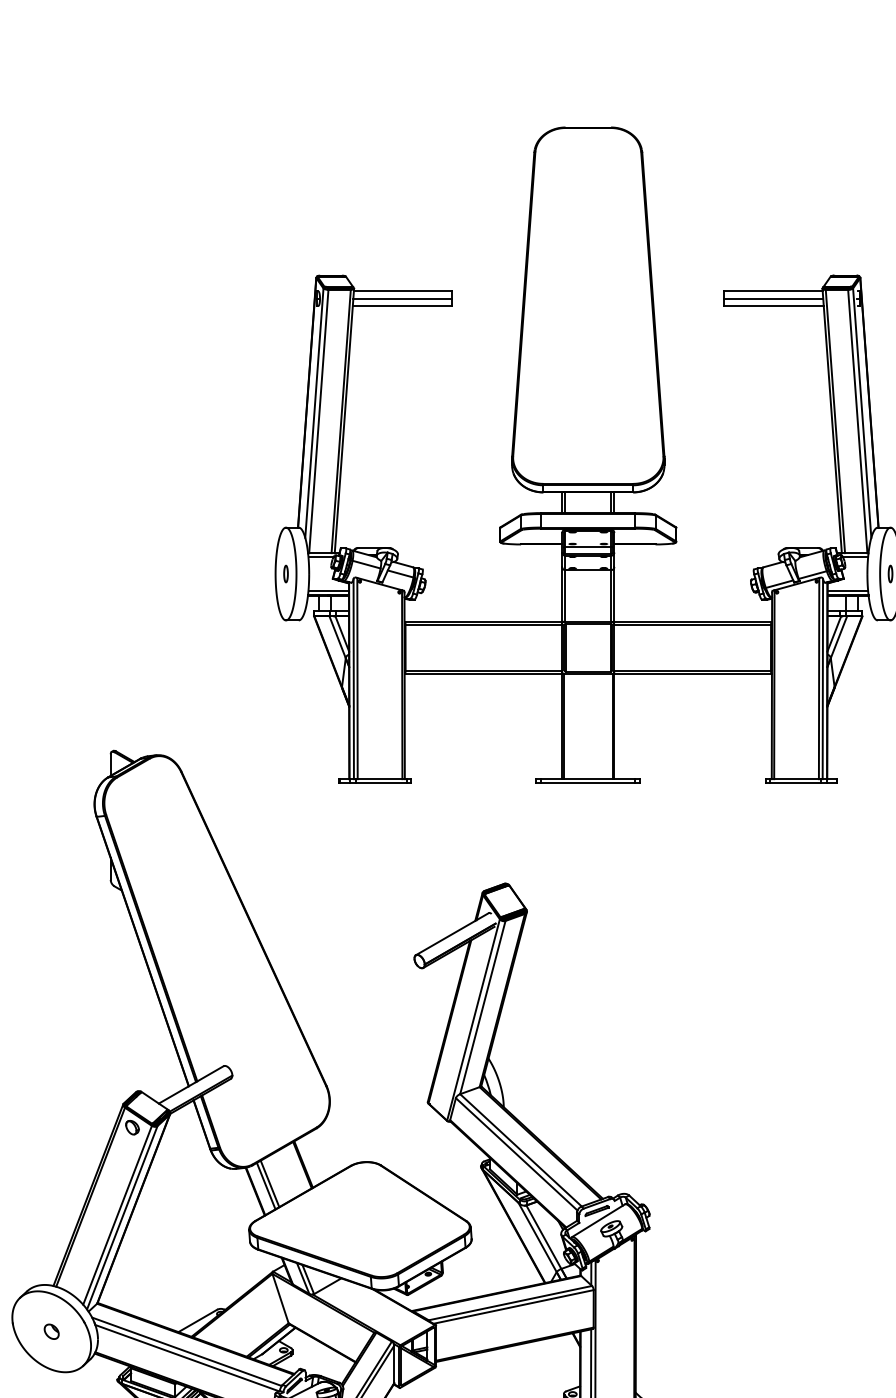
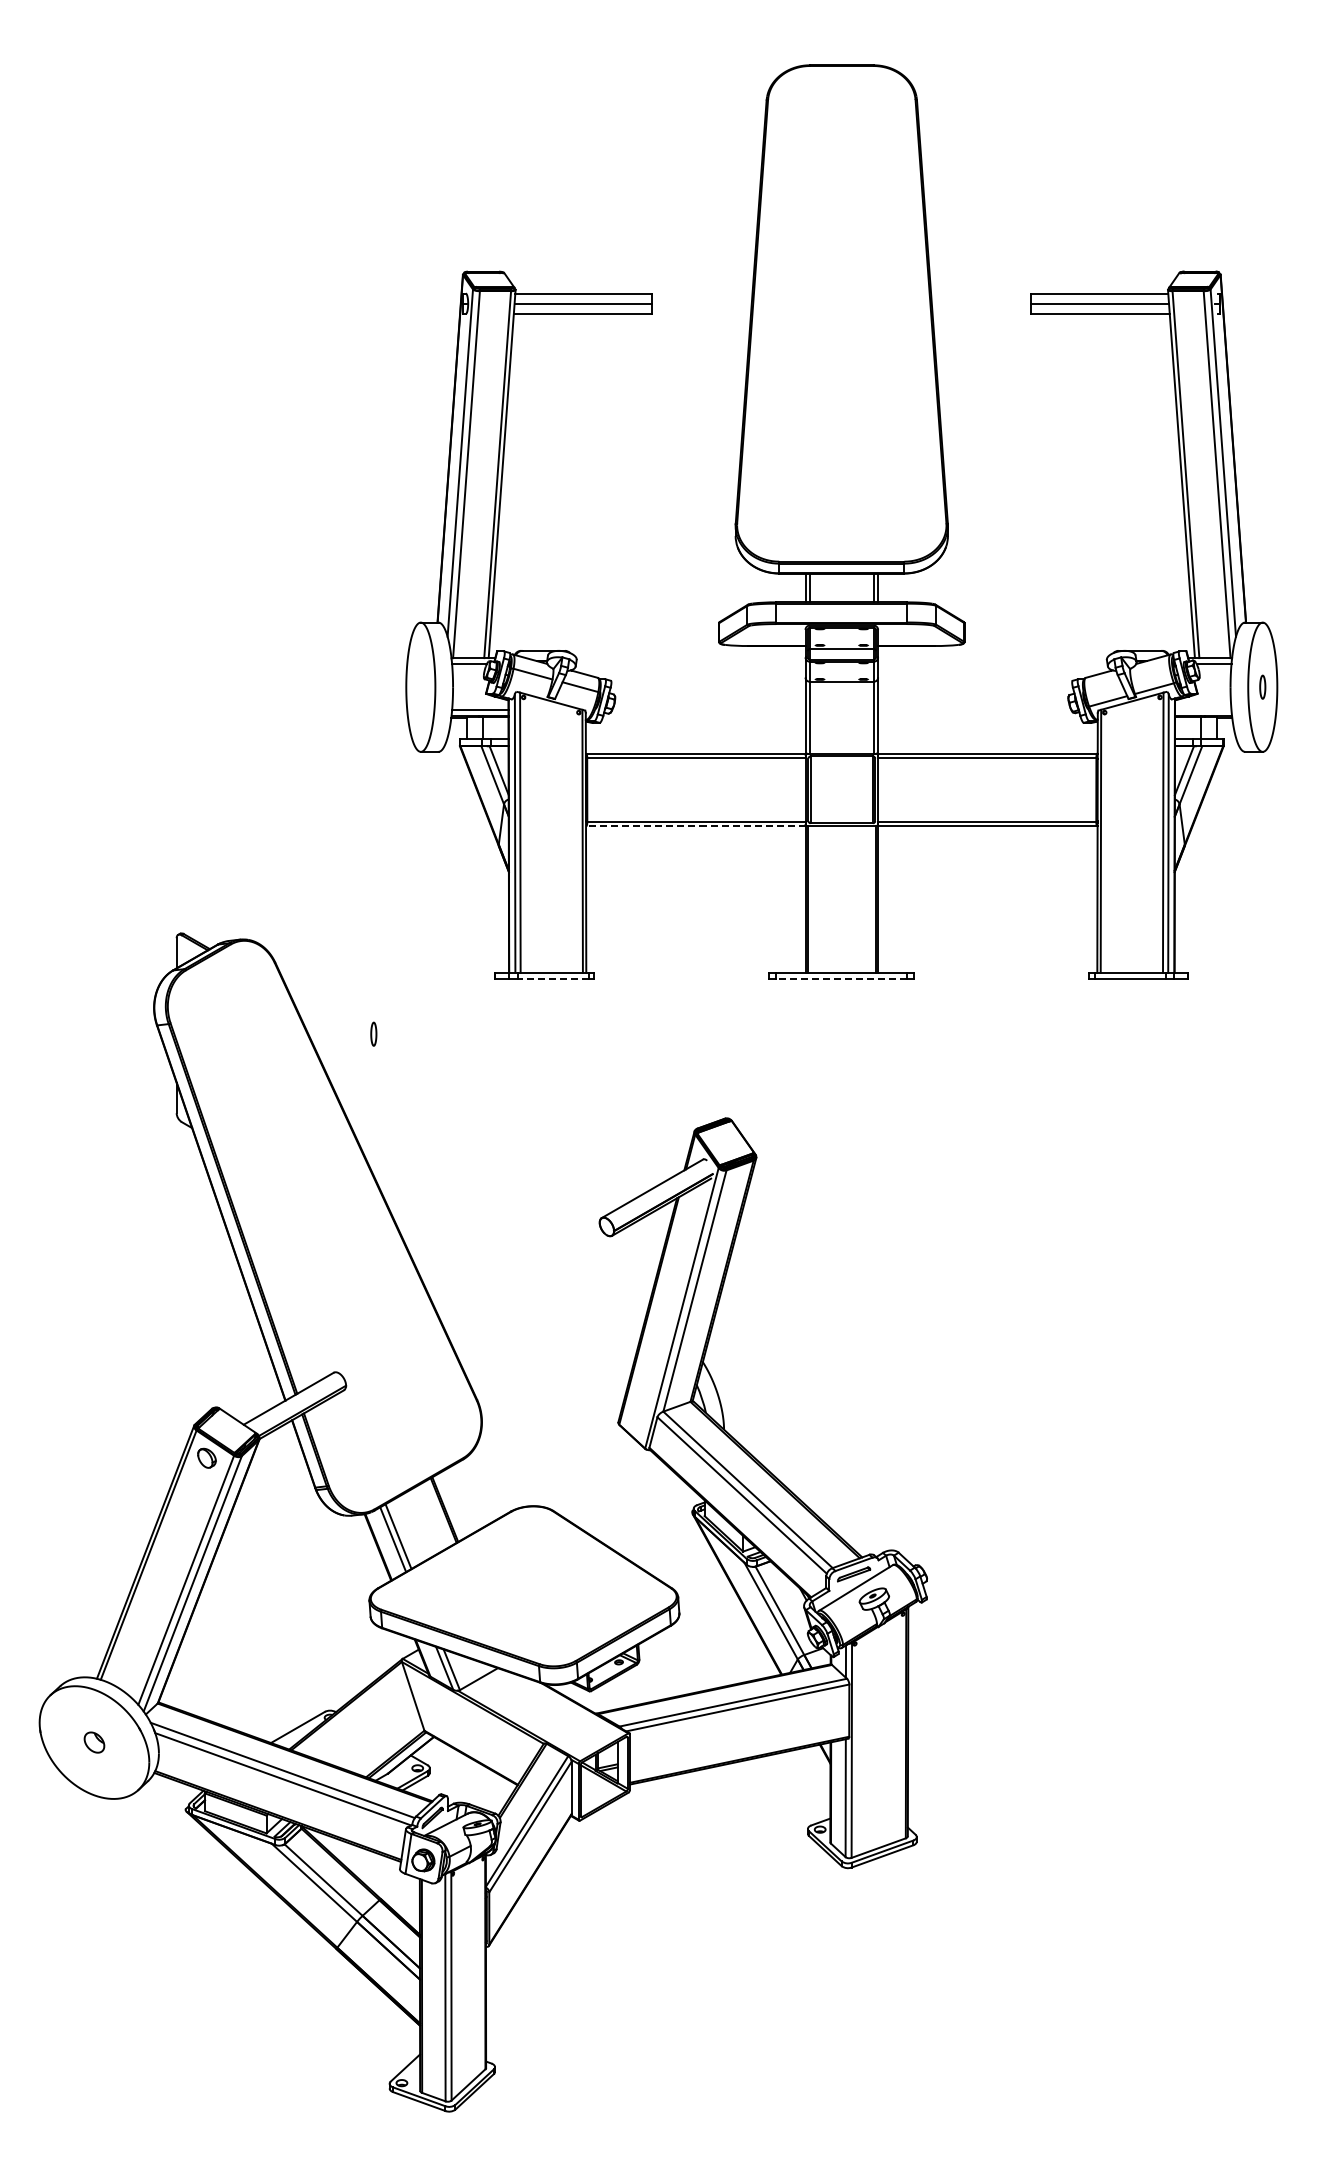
part: (285, 573) -> (373, 1033), moved
line: (847, 590) -> (1203, 710), removed
line: (483, 674) -> (695, 826), solid -> dashed
line: (380, 783) -> (552, 978), solid -> dashed
line: (588, 783) -> (841, 978), solid -> dashed

